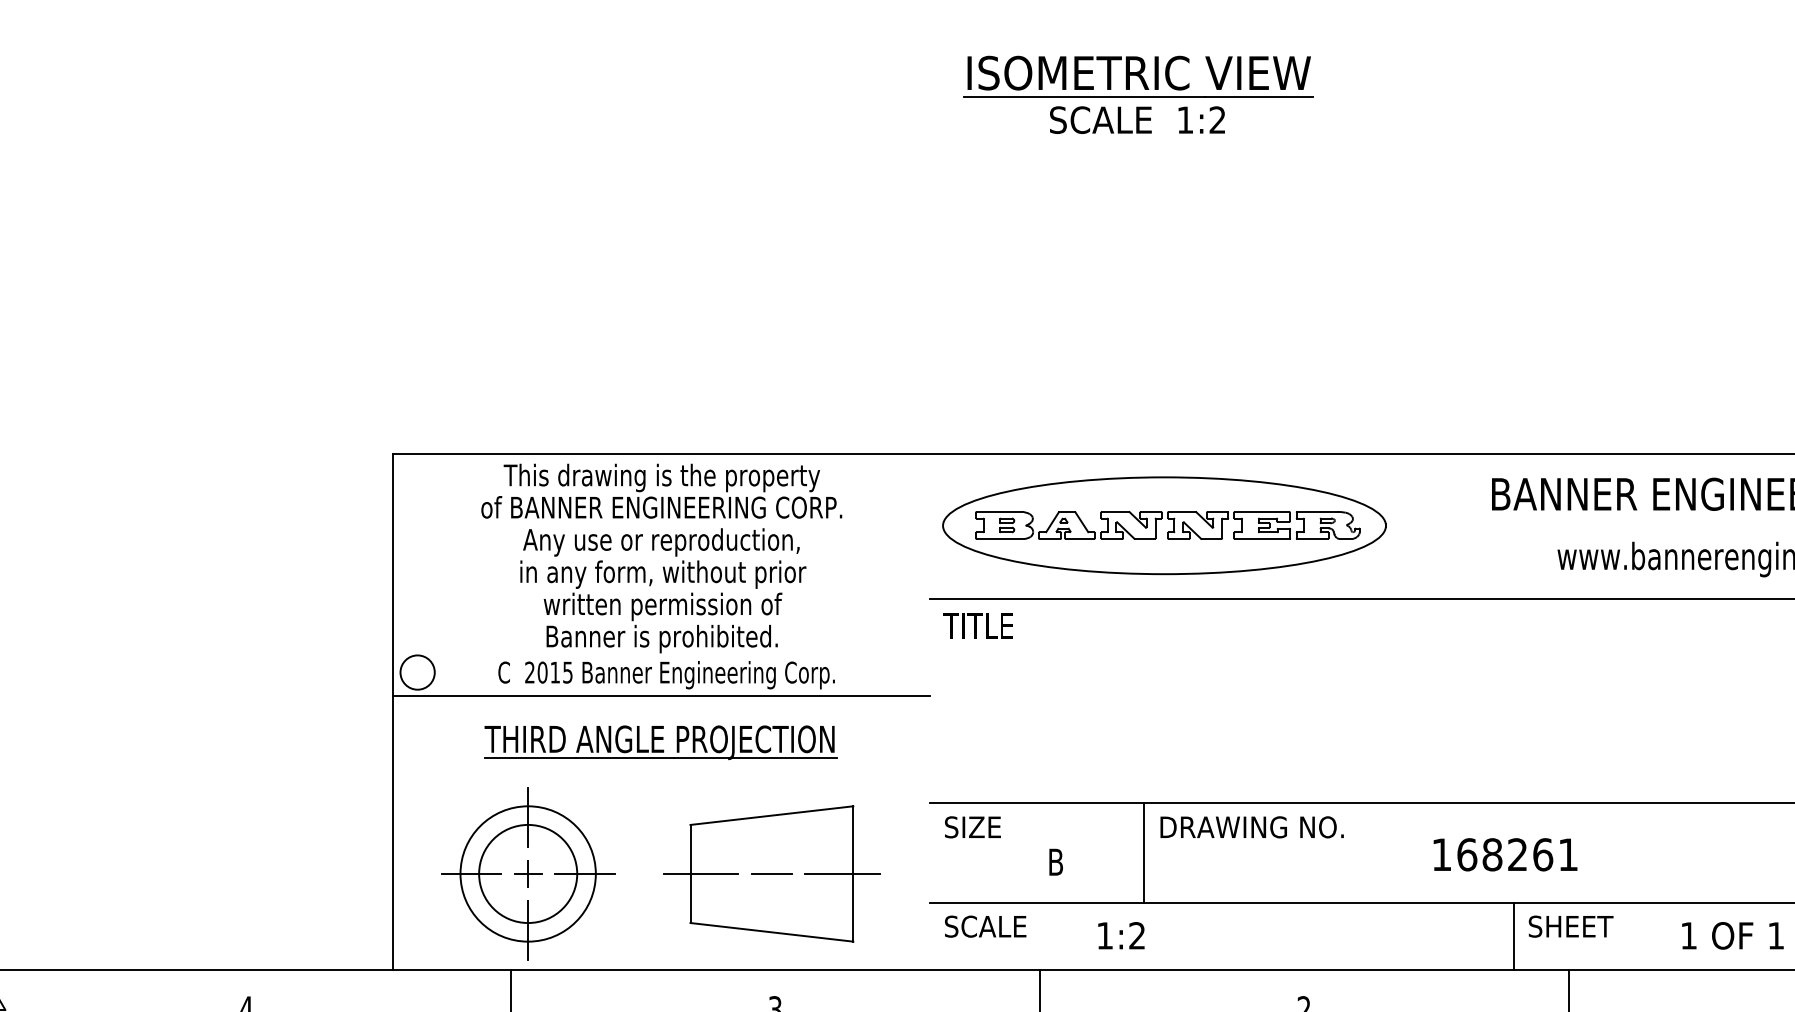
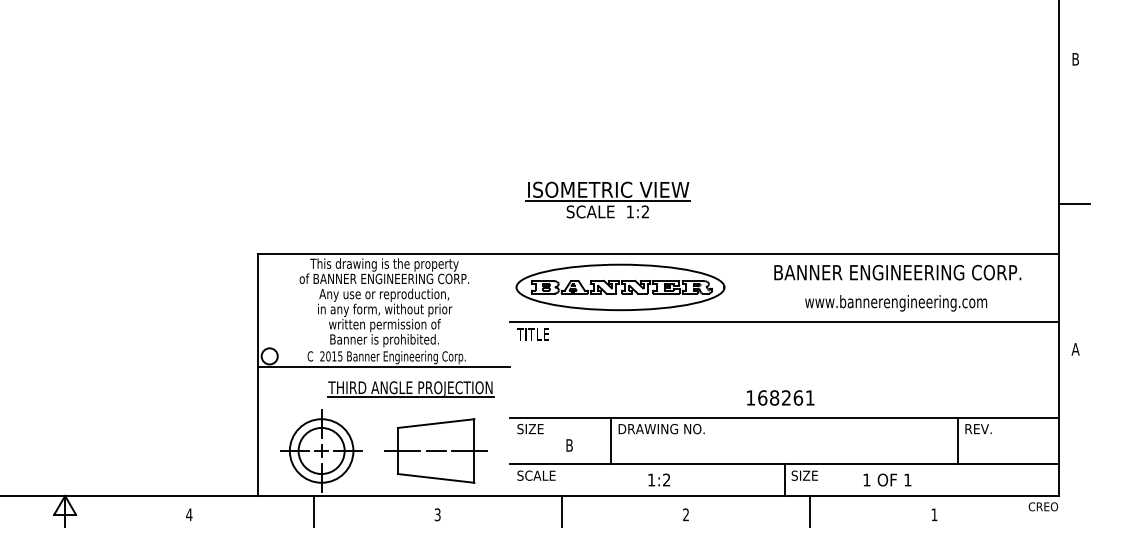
part: (1136, 93) -> (607, 199), moved
part: (659, 743) -> (410, 389), moved
text: (1505, 853) -> (780, 397), moved
text: (1581, 926) -> (816, 475), SHEET -> SIZE
text: (1121, 934) -> (659, 479), moved

